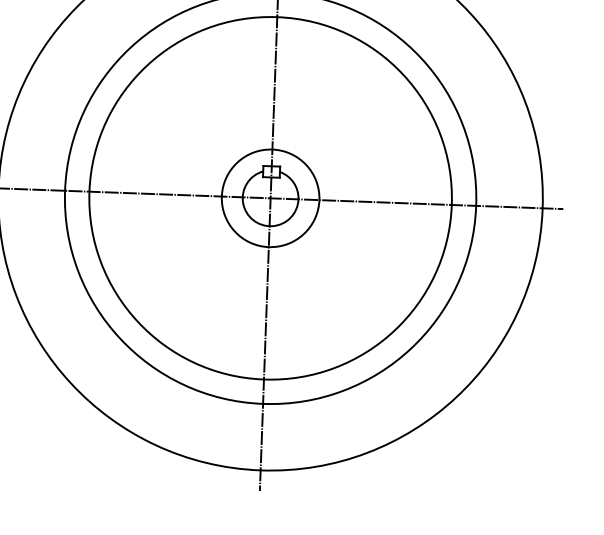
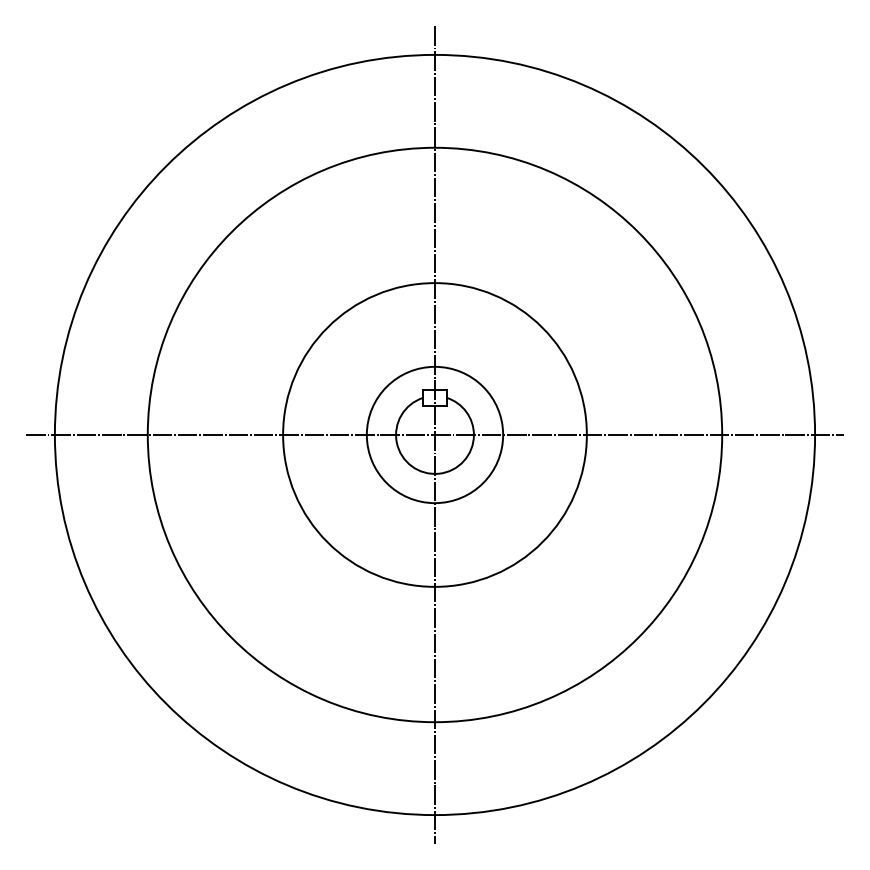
circle: (270, 197) -> (434, 434), size x0.6

